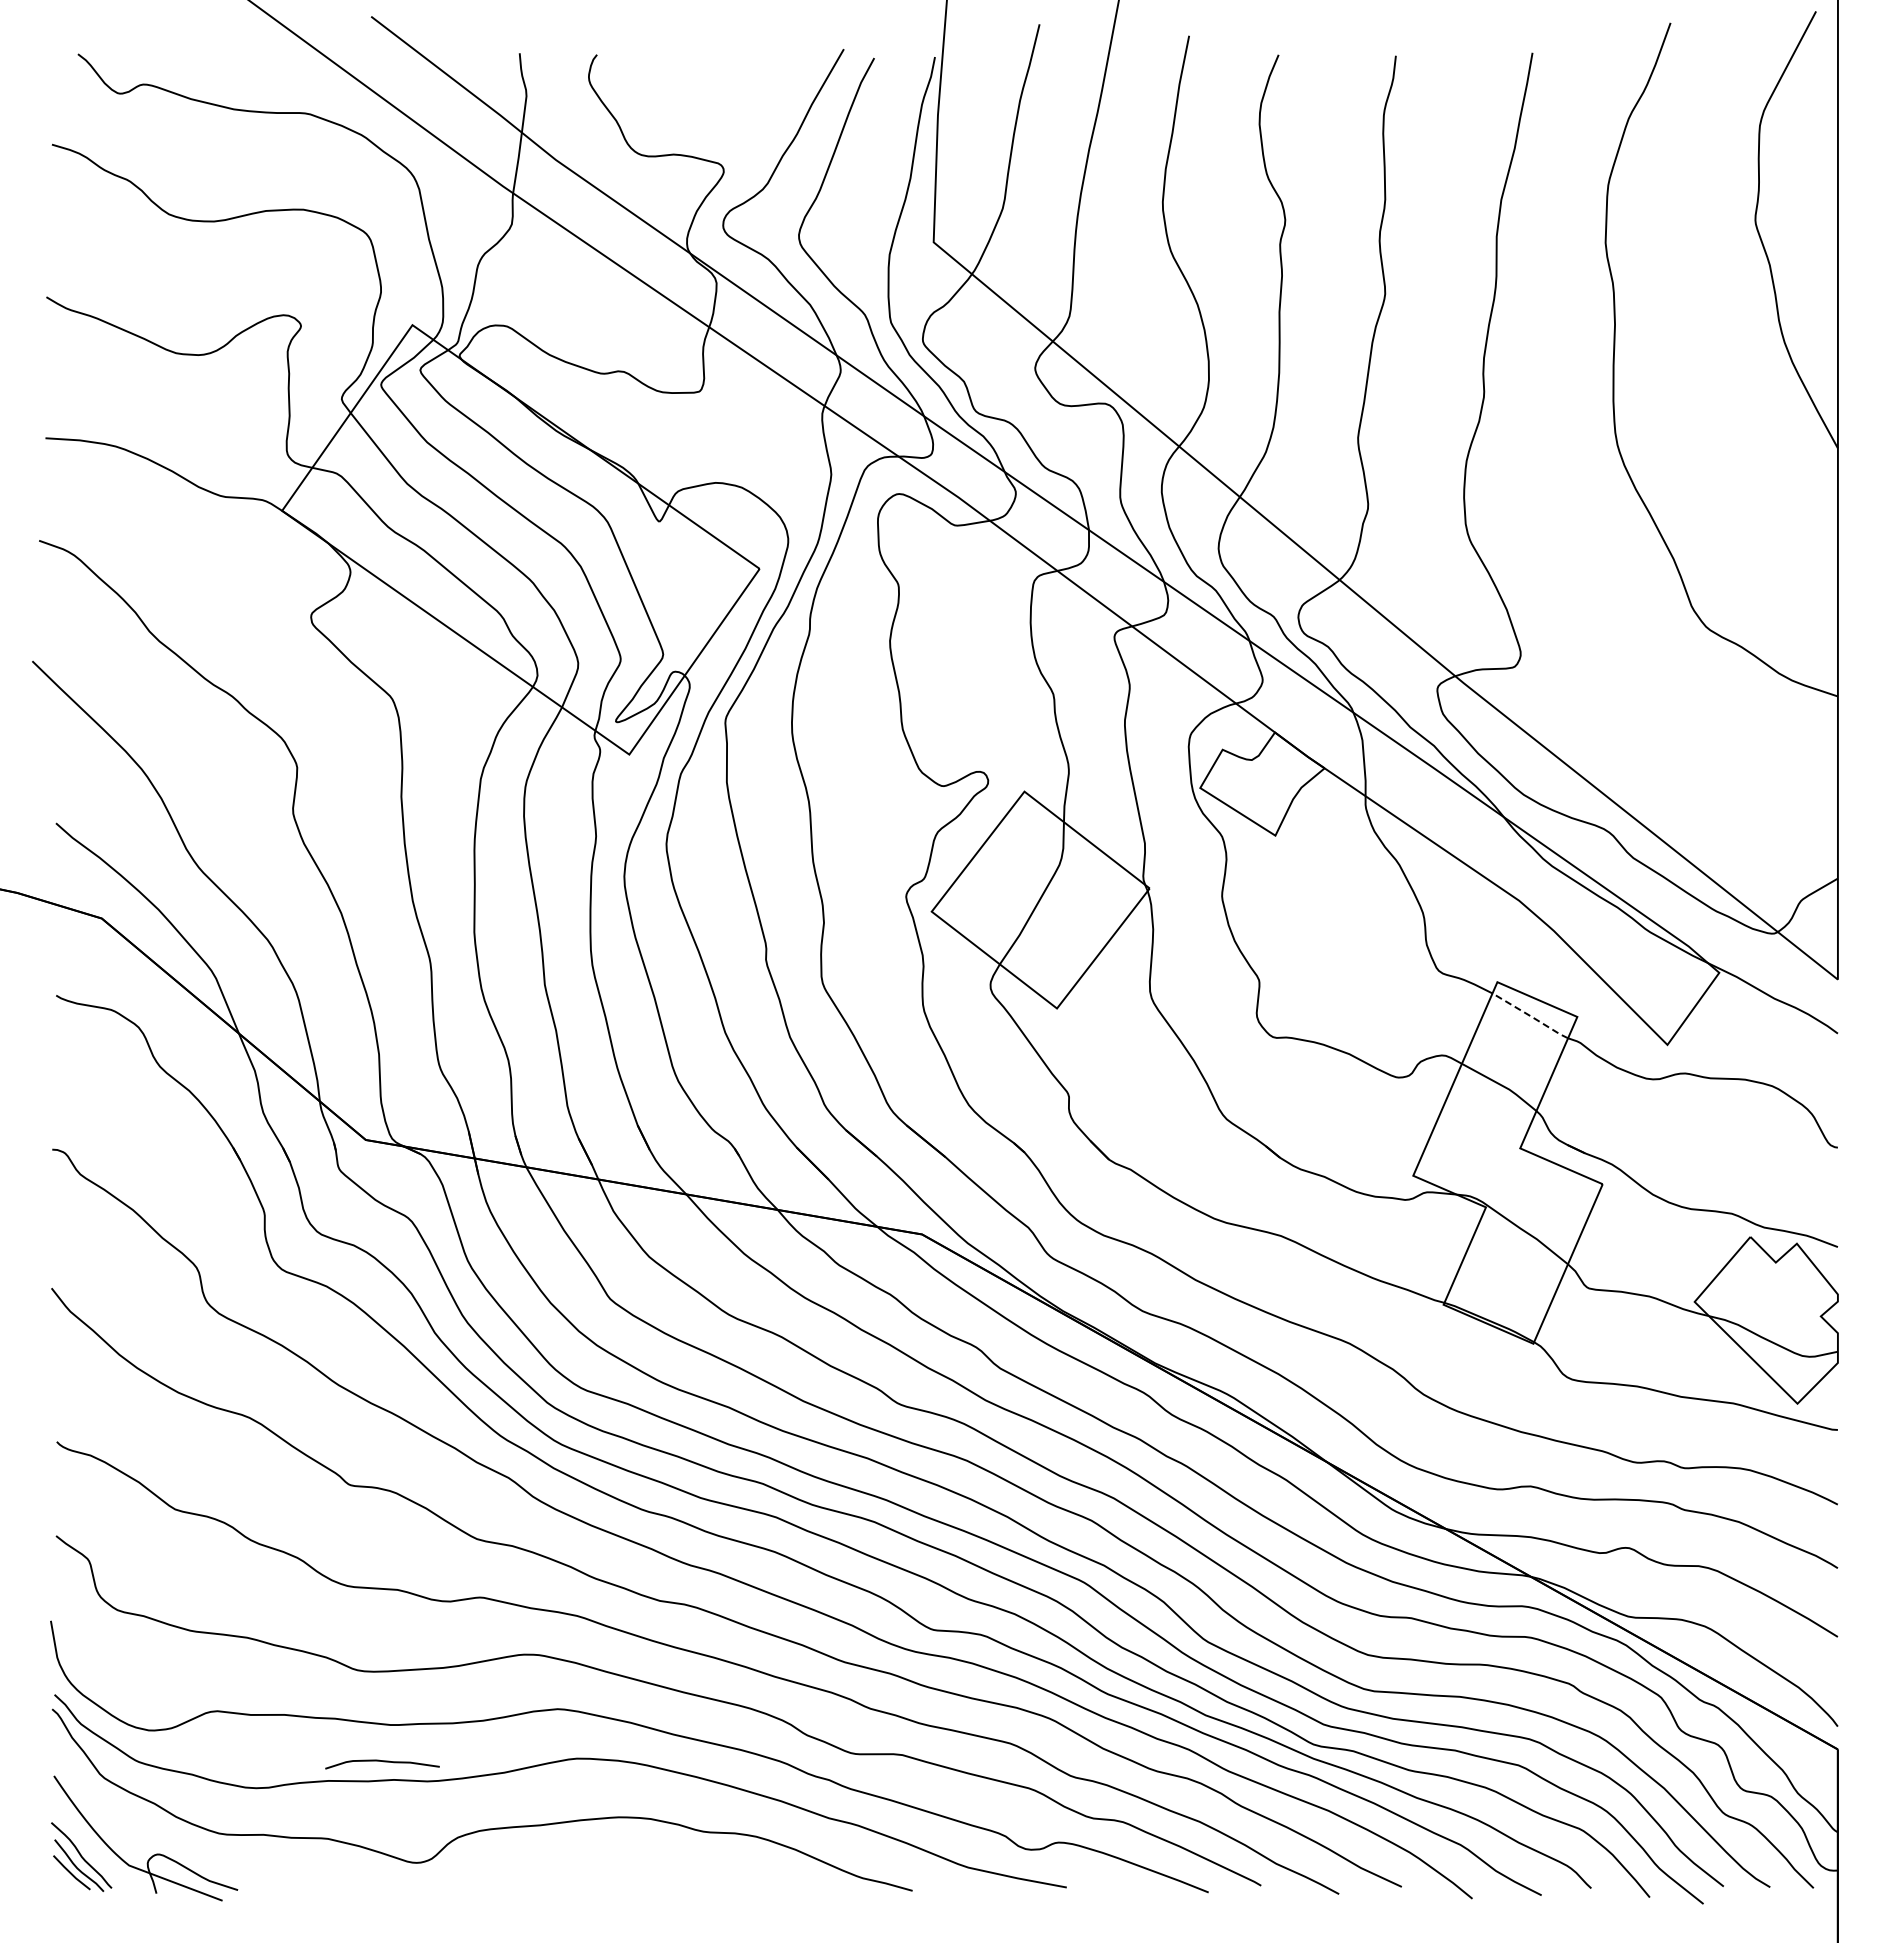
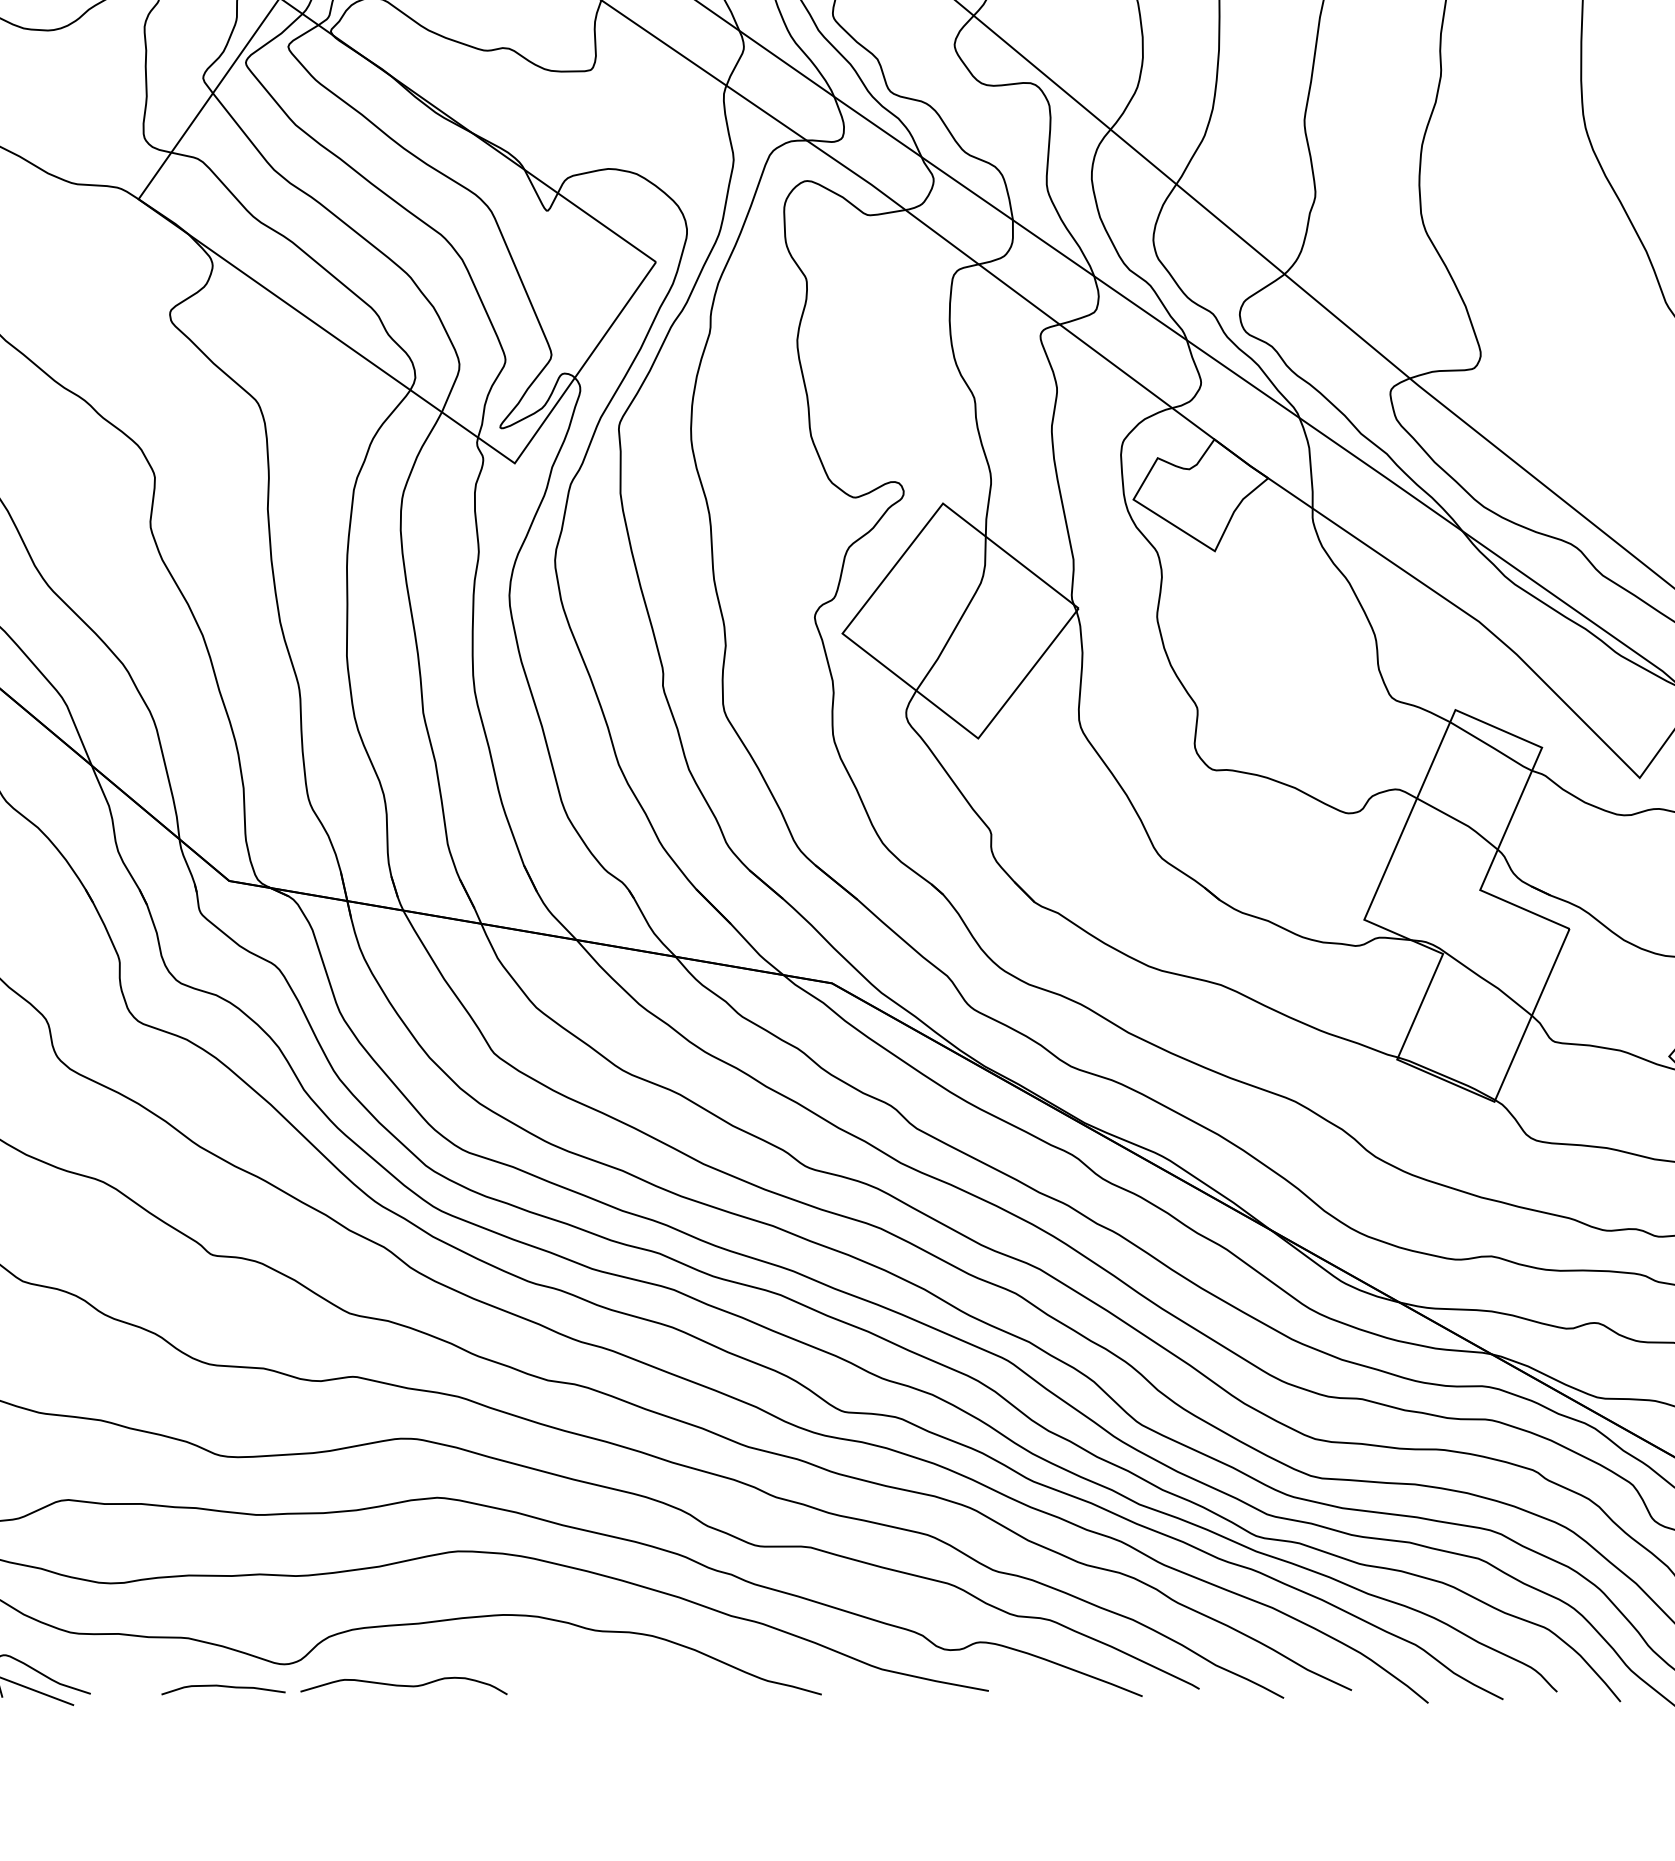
line: (1530, 1016) -> (1491, 747), dashed -> solid
curve: (383, 1762) -> (224, 1687), moved
curve: (526, 1882) -> (403, 1685), added

